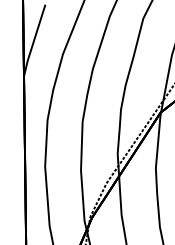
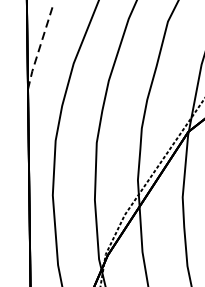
line: (34, 40) -> (40, 47), solid -> dashed

